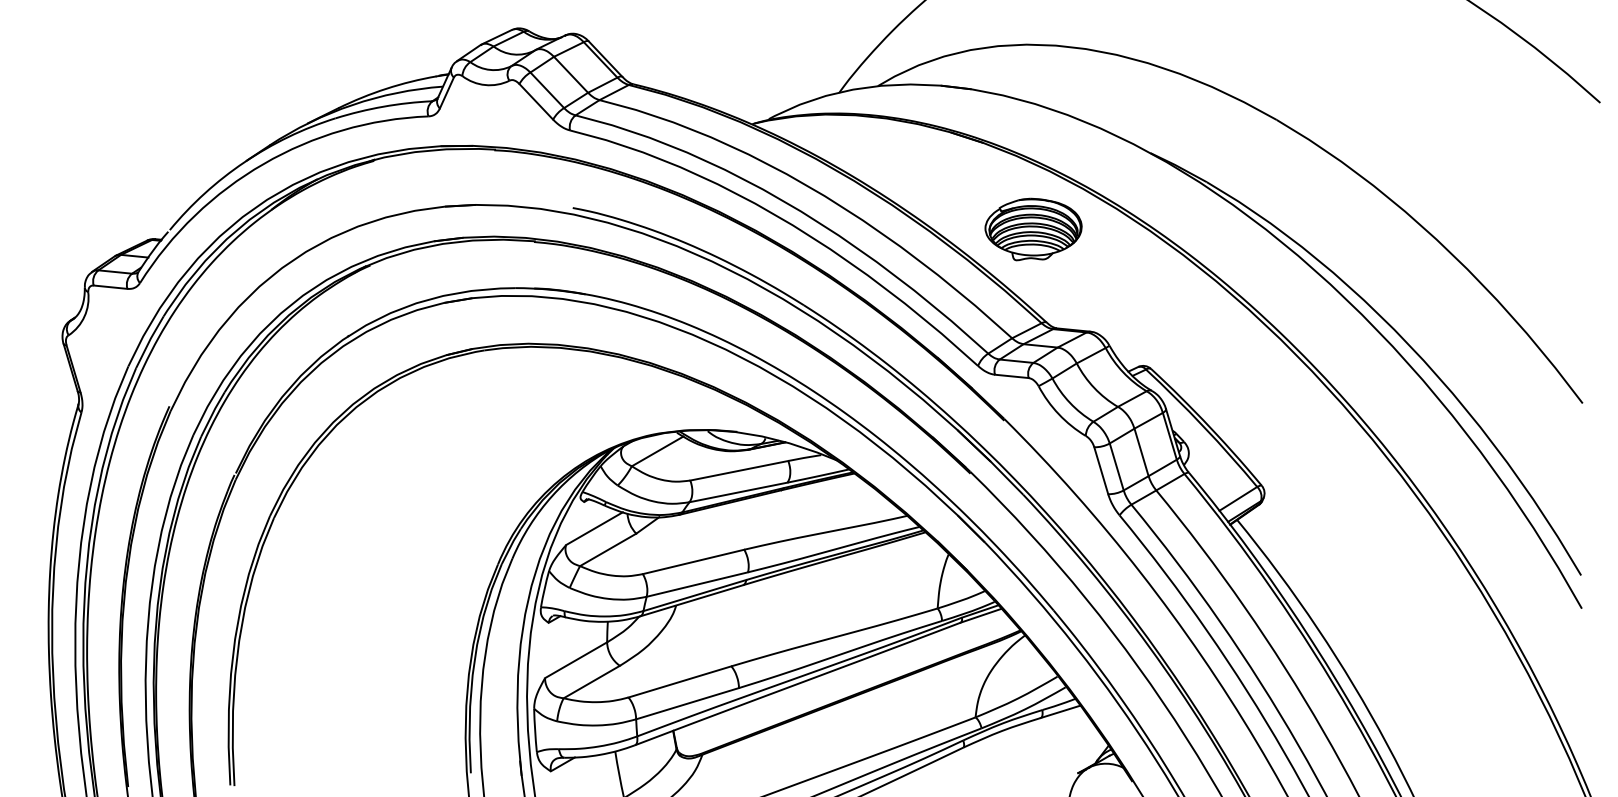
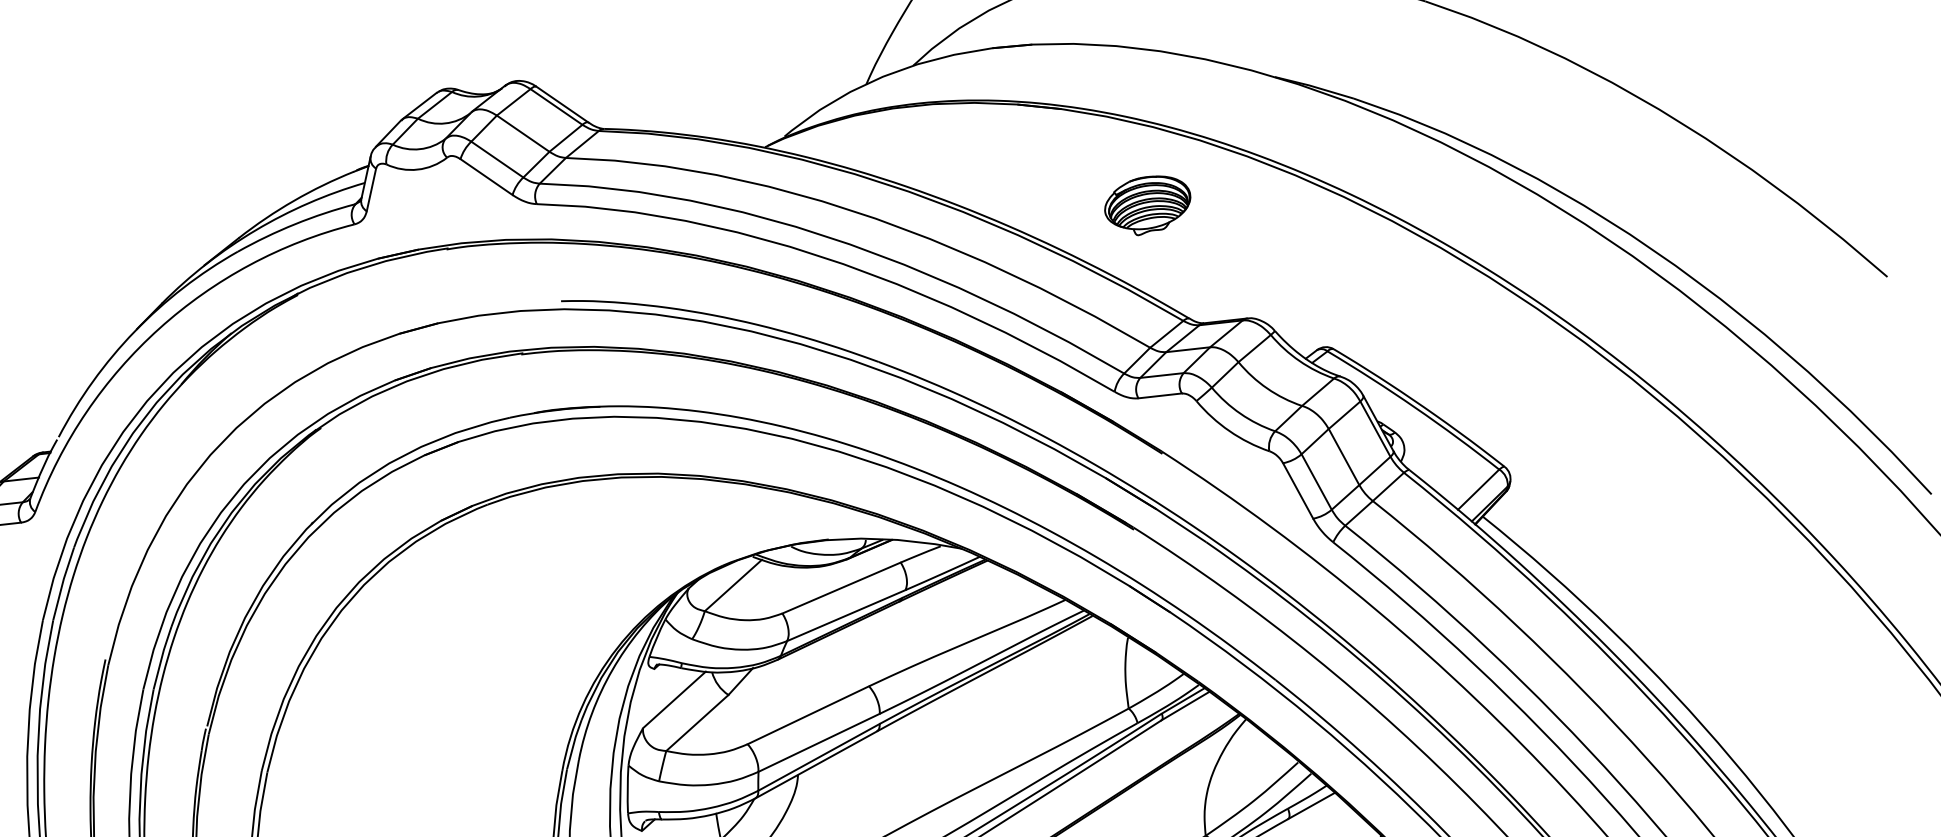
part: (1033, 229) -> (1147, 204), size x0.7

